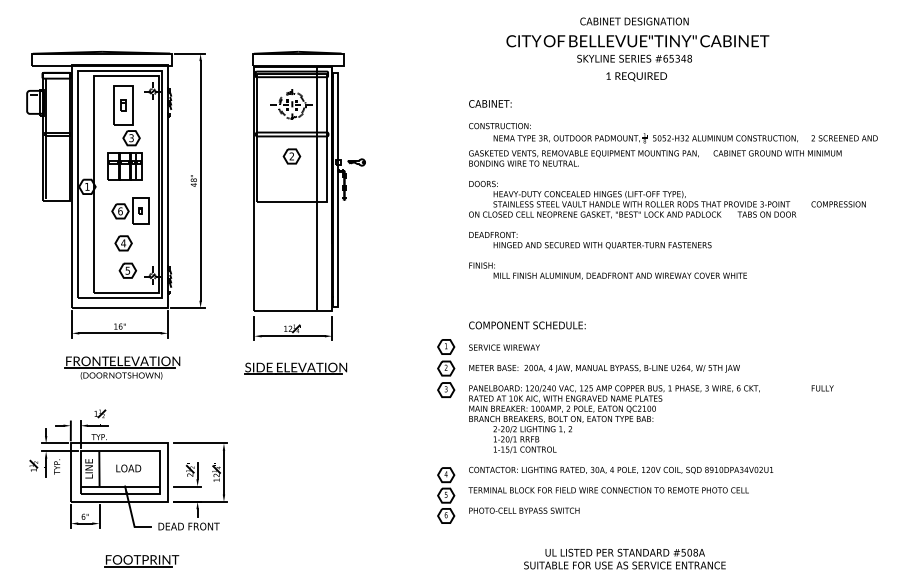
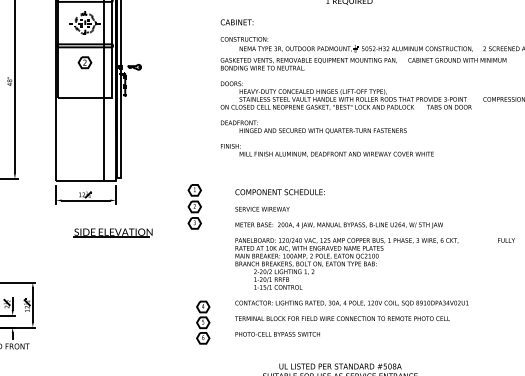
part: (295, 368) -> (113, 232), moved
part: (446, 368) -> (195, 206), moved
text: (650, 417) -> (374, 262), moved

